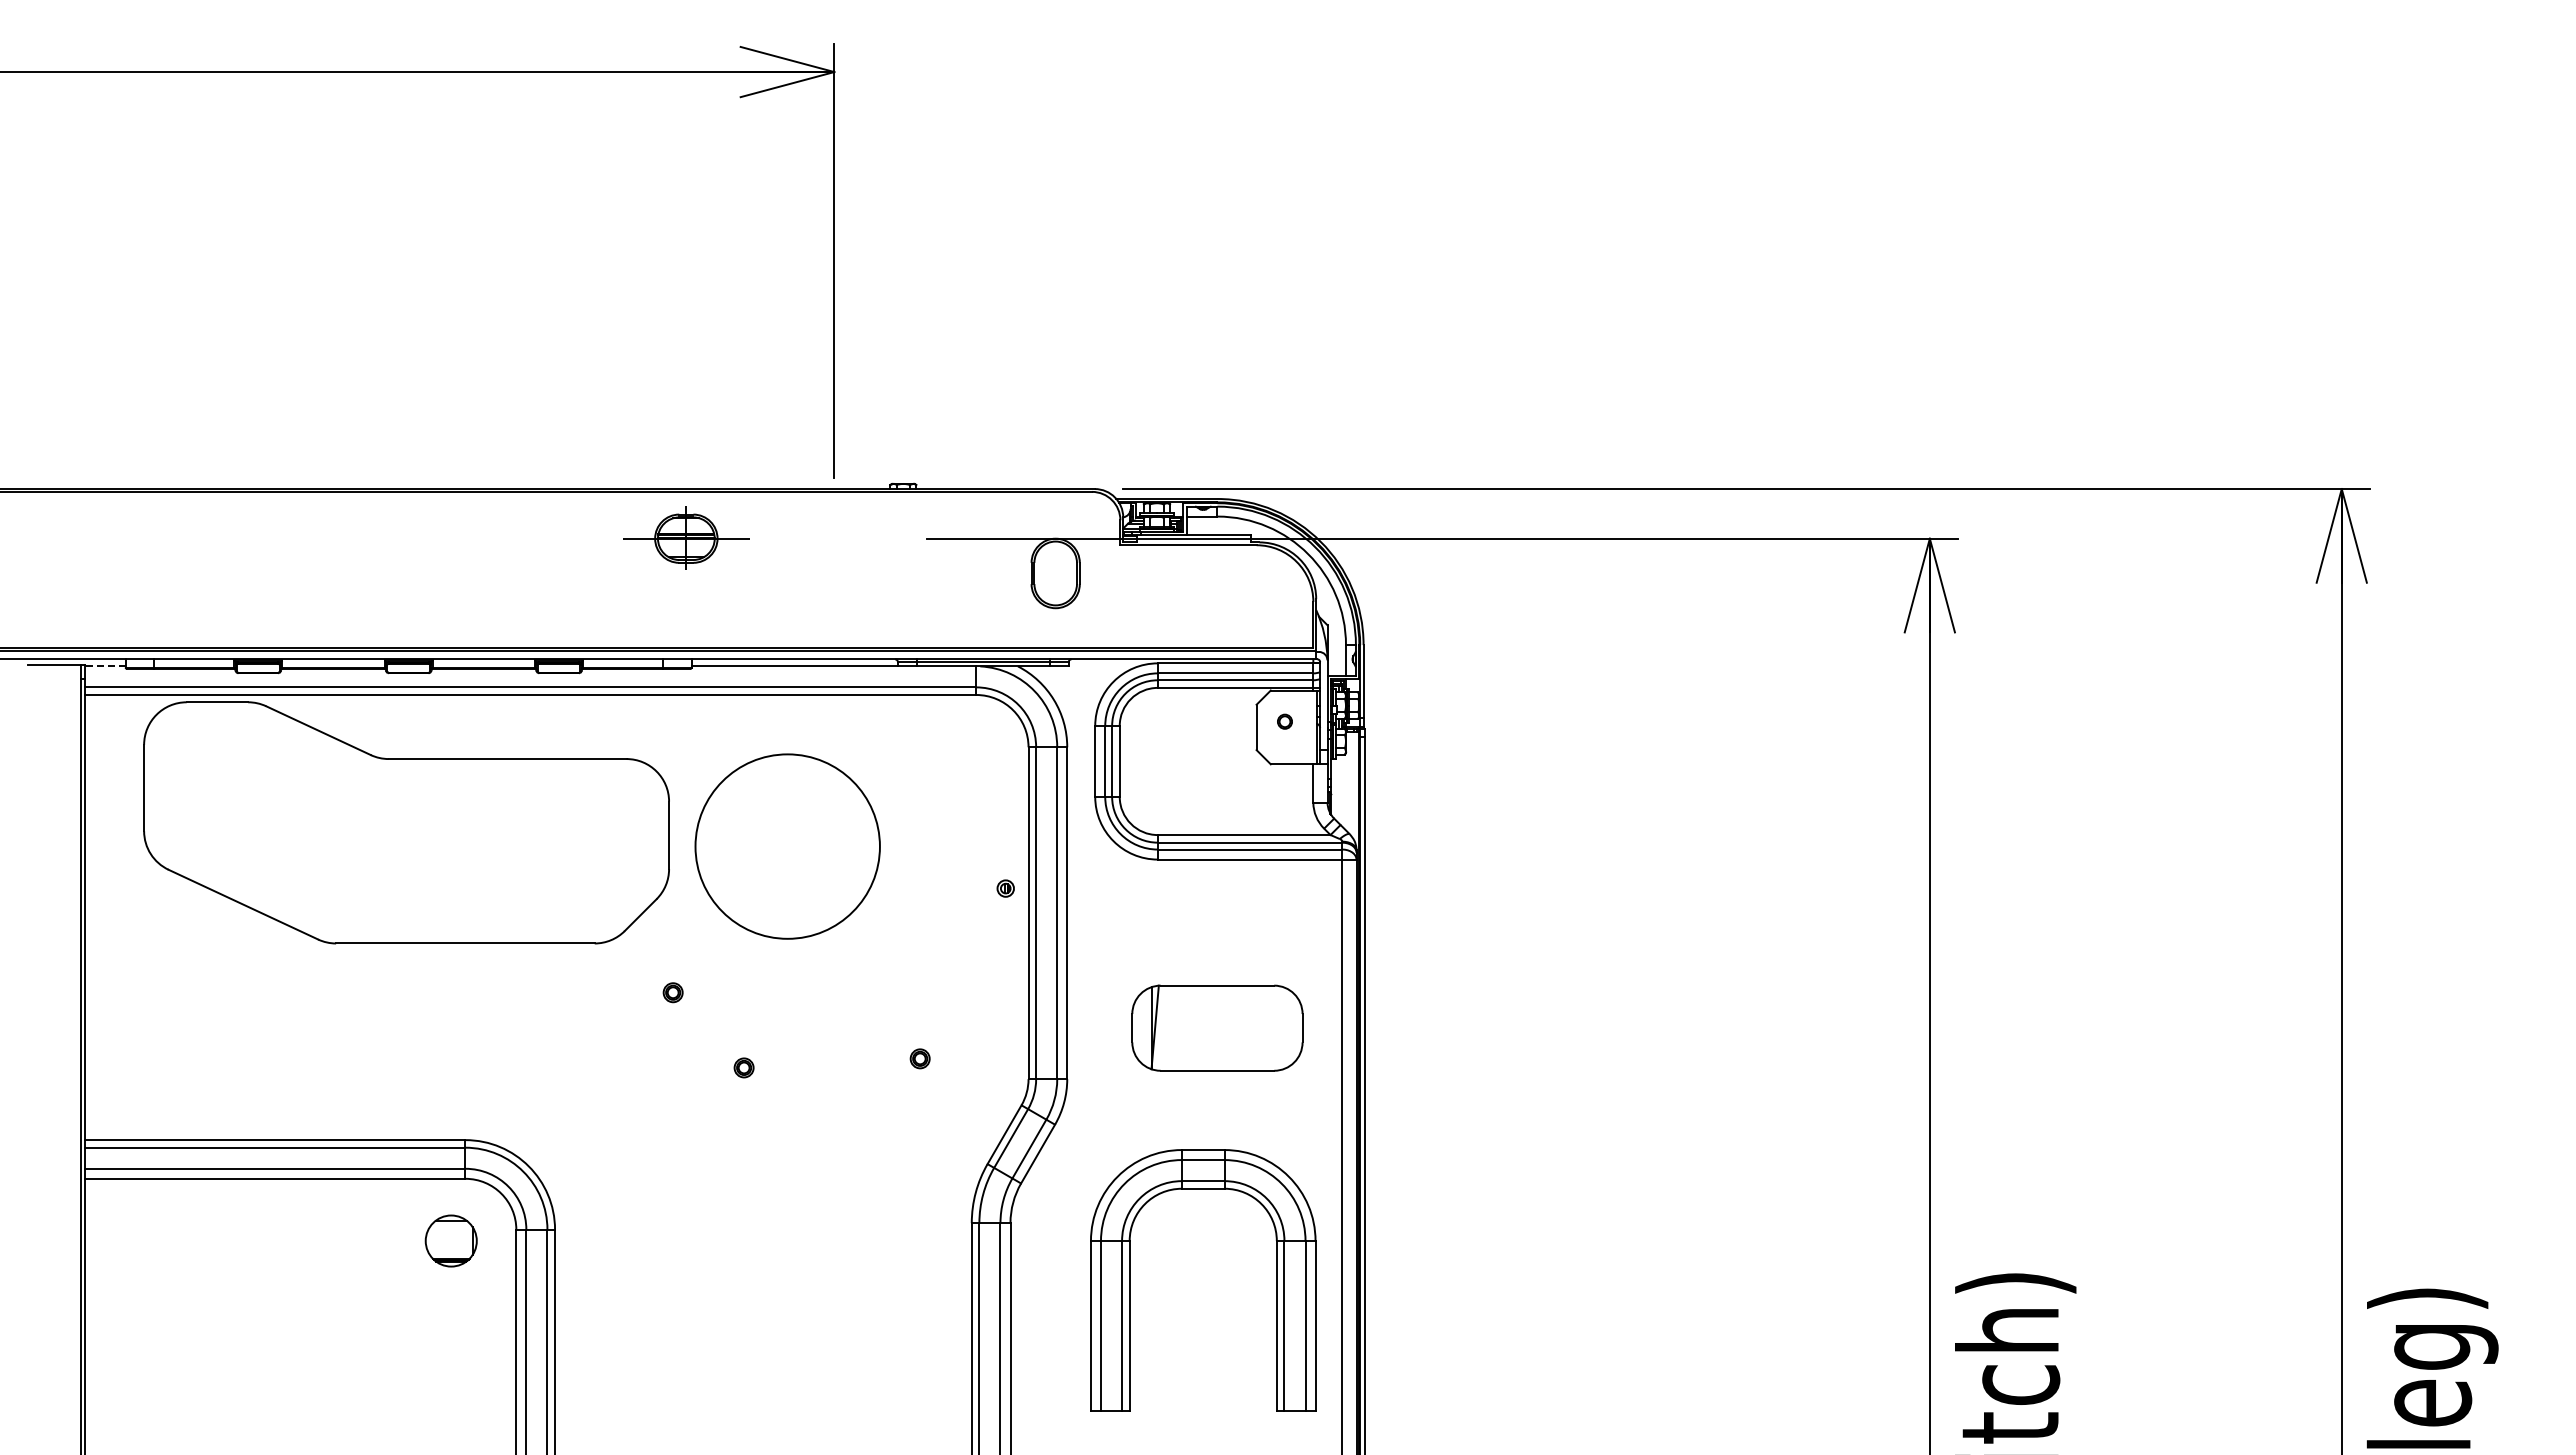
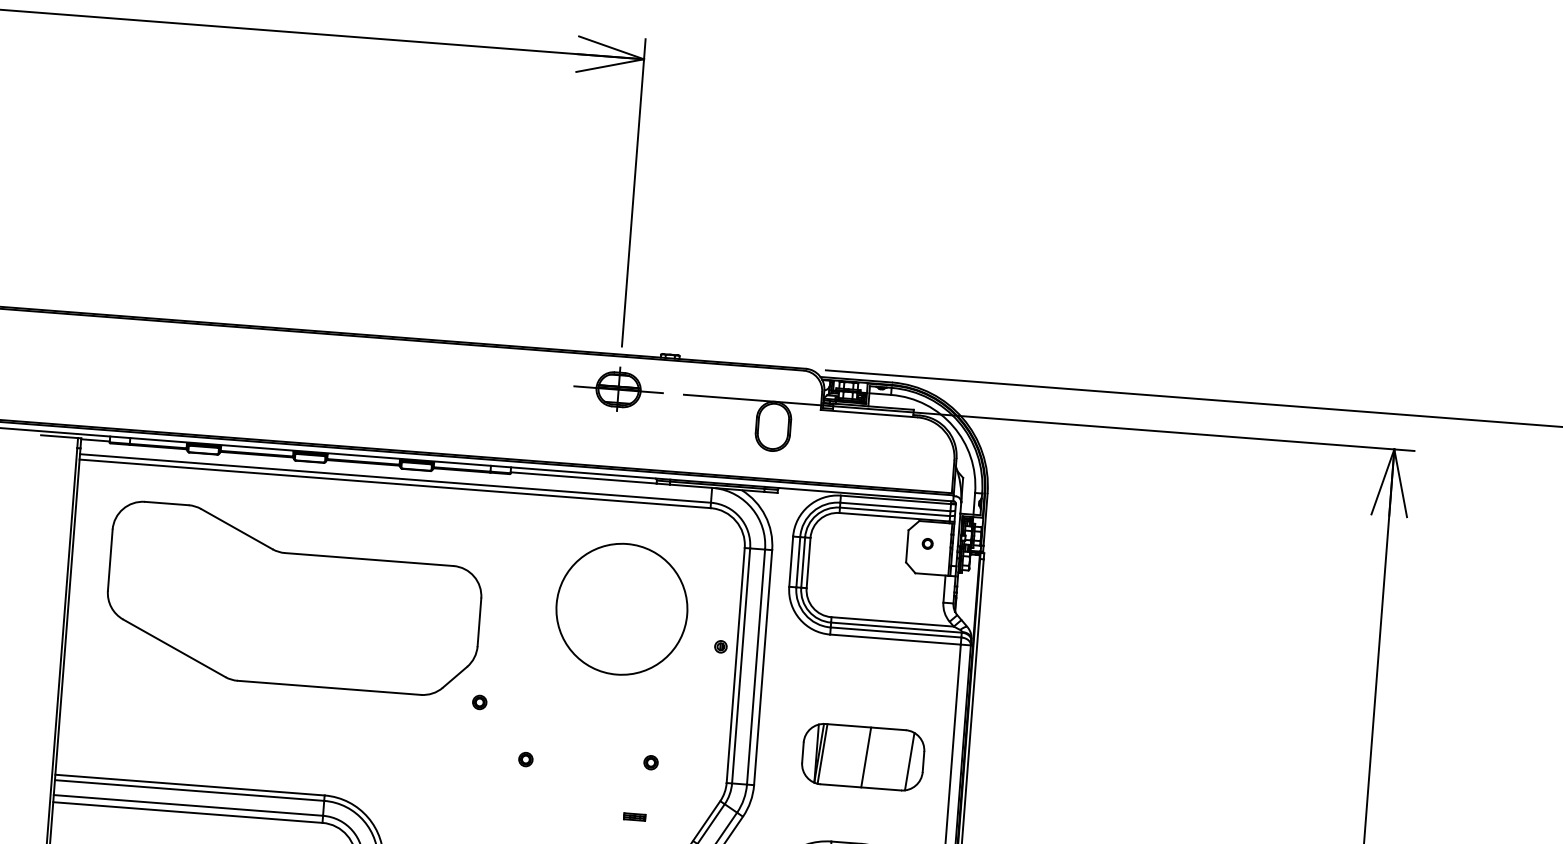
part: (686, 537) -> (618, 388), moved
line: (104, 666) -> (94, 440), dashed -> solid
part: (406, 822) -> (294, 598), moved
circle: (787, 846) -> (621, 609), moved
line: (1159, 1027) -> (822, 753), added
line: (1221, 1027) -> (866, 756), added
line: (1282, 1029) -> (909, 761), added
part: (902, 1136) -> (634, 816), added

